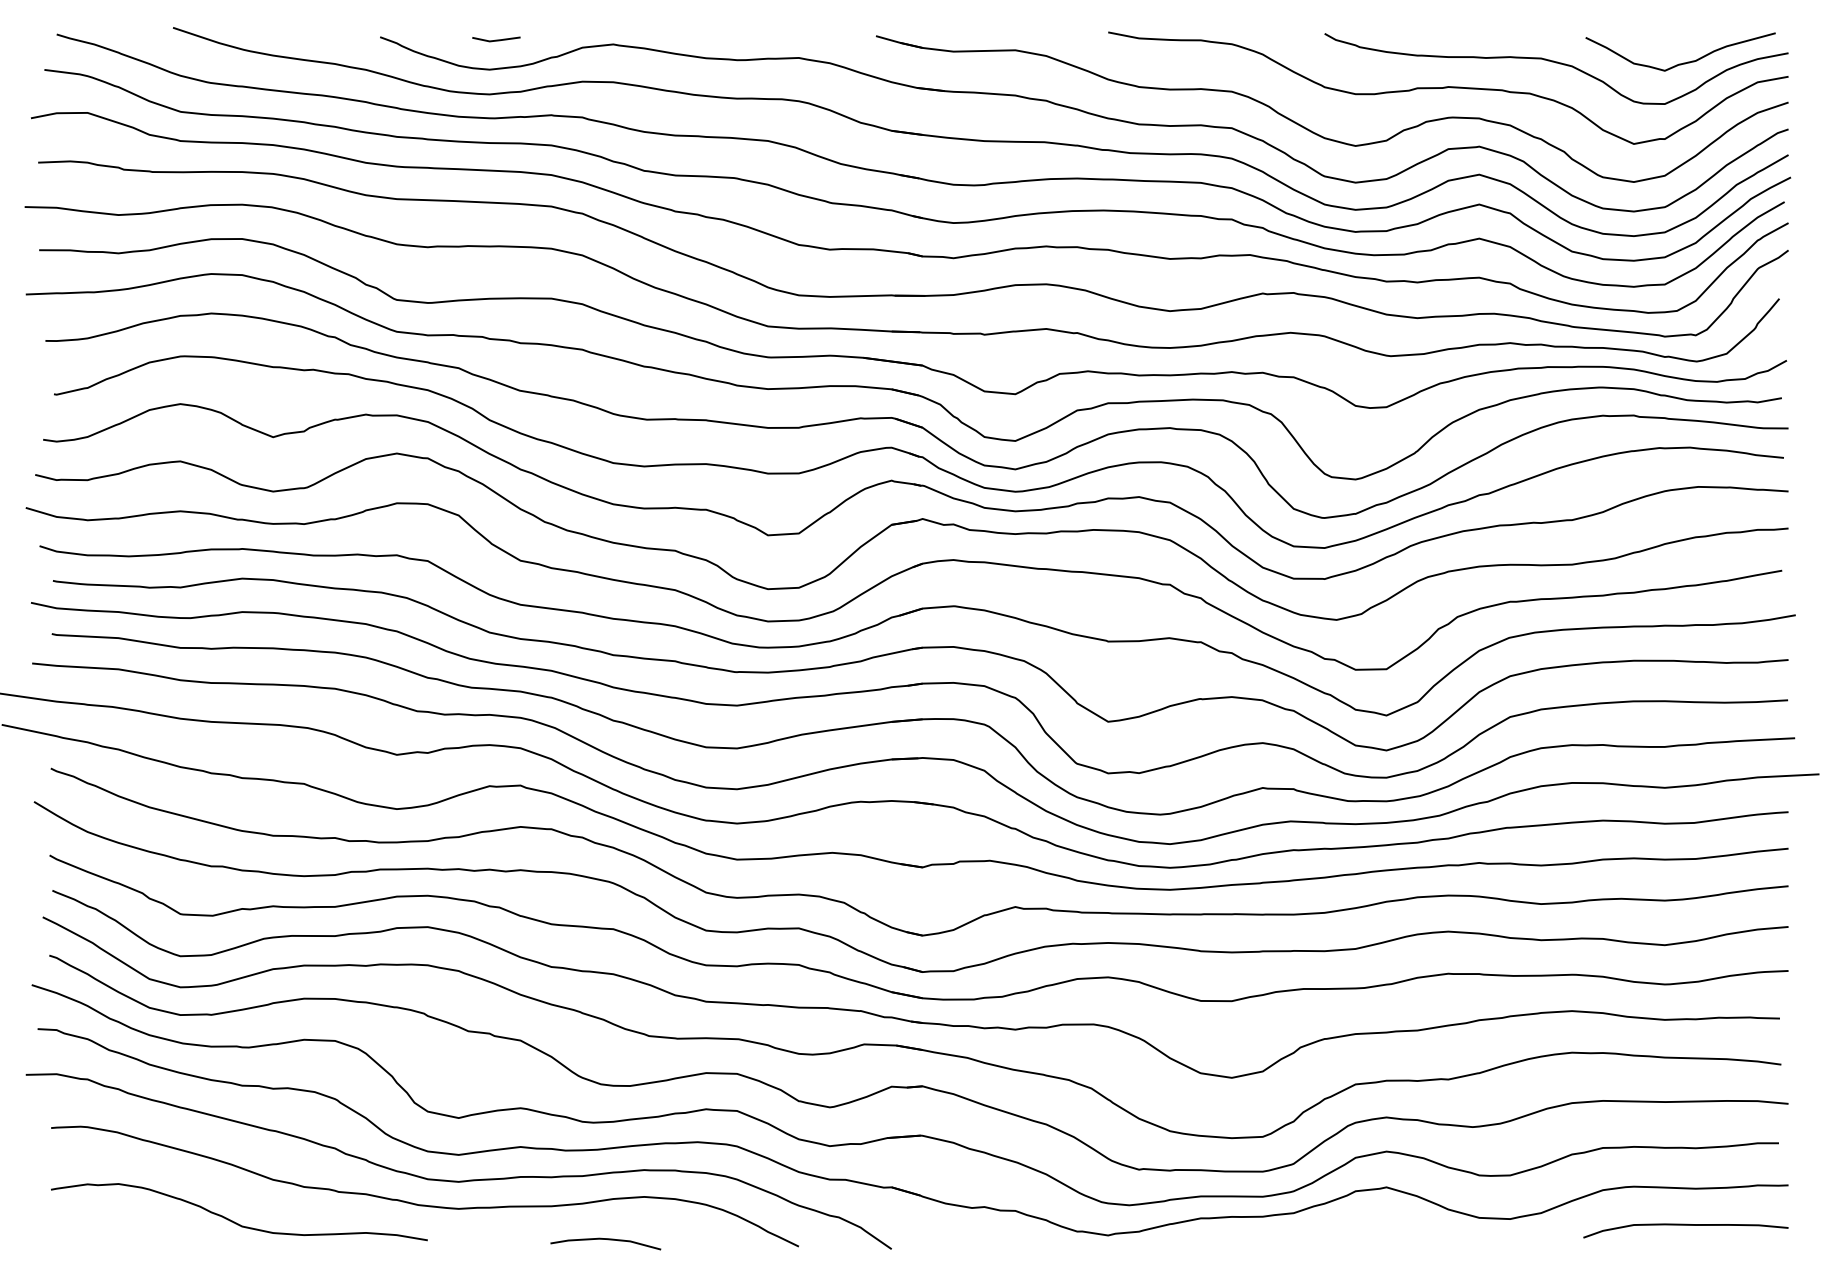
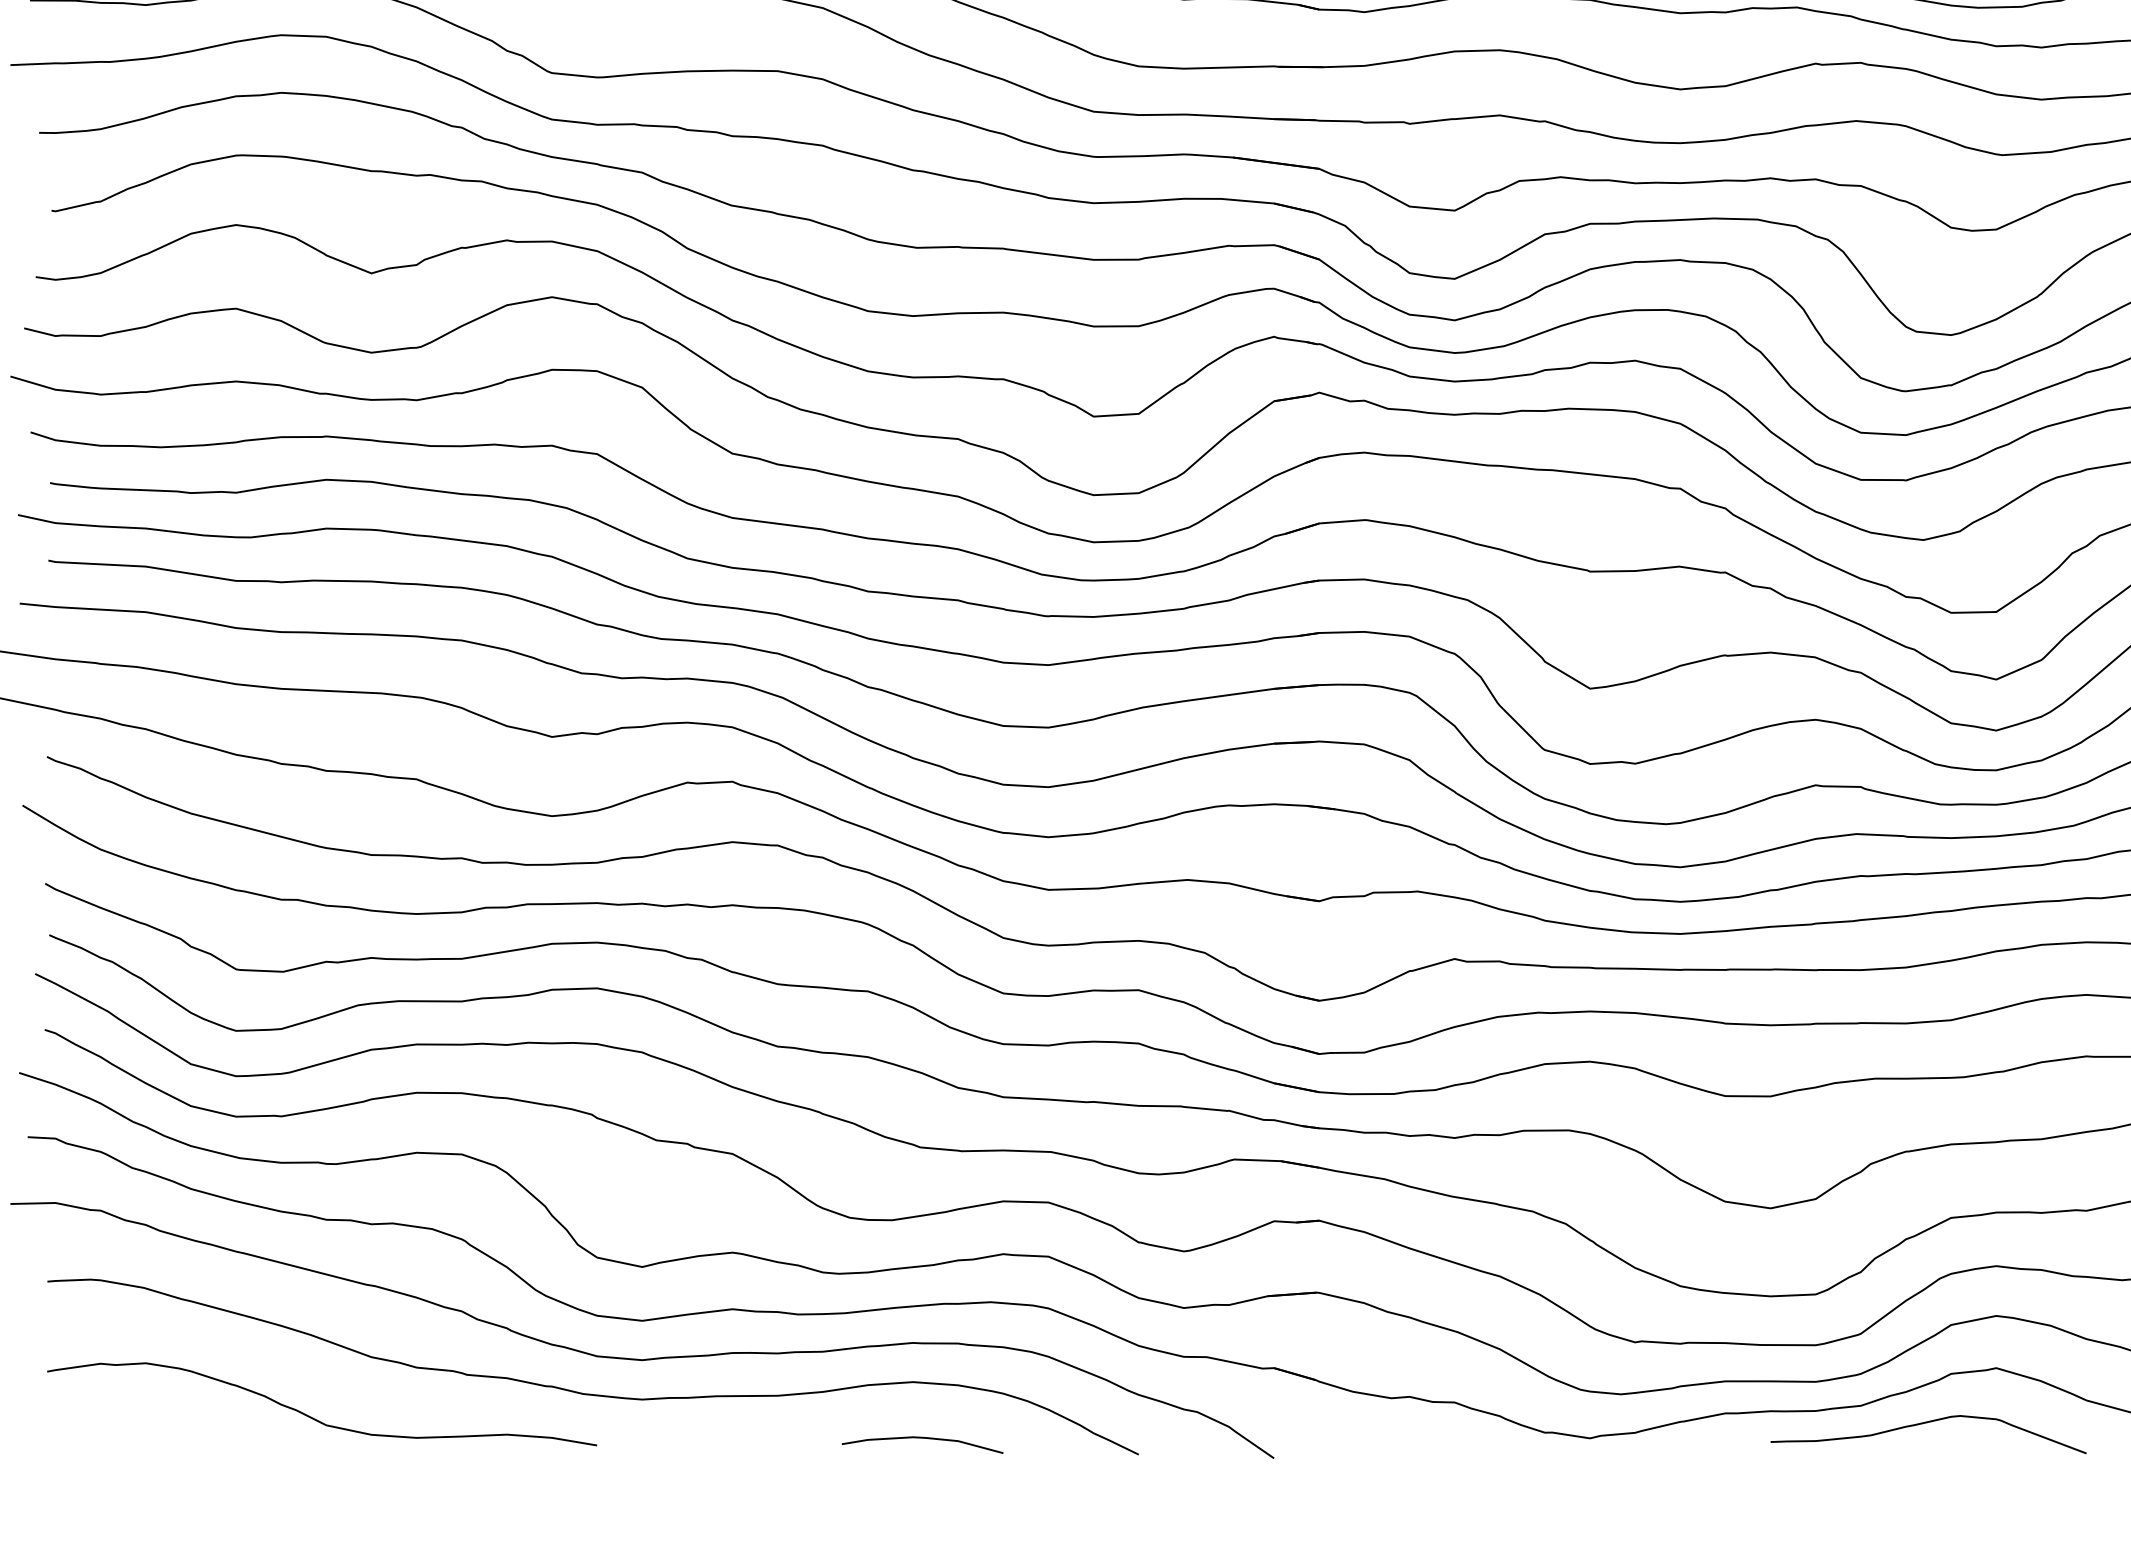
curve: (1339, 1225) -> (1927, 1423), added
curve: (605, 1239) -> (922, 1438), moved

